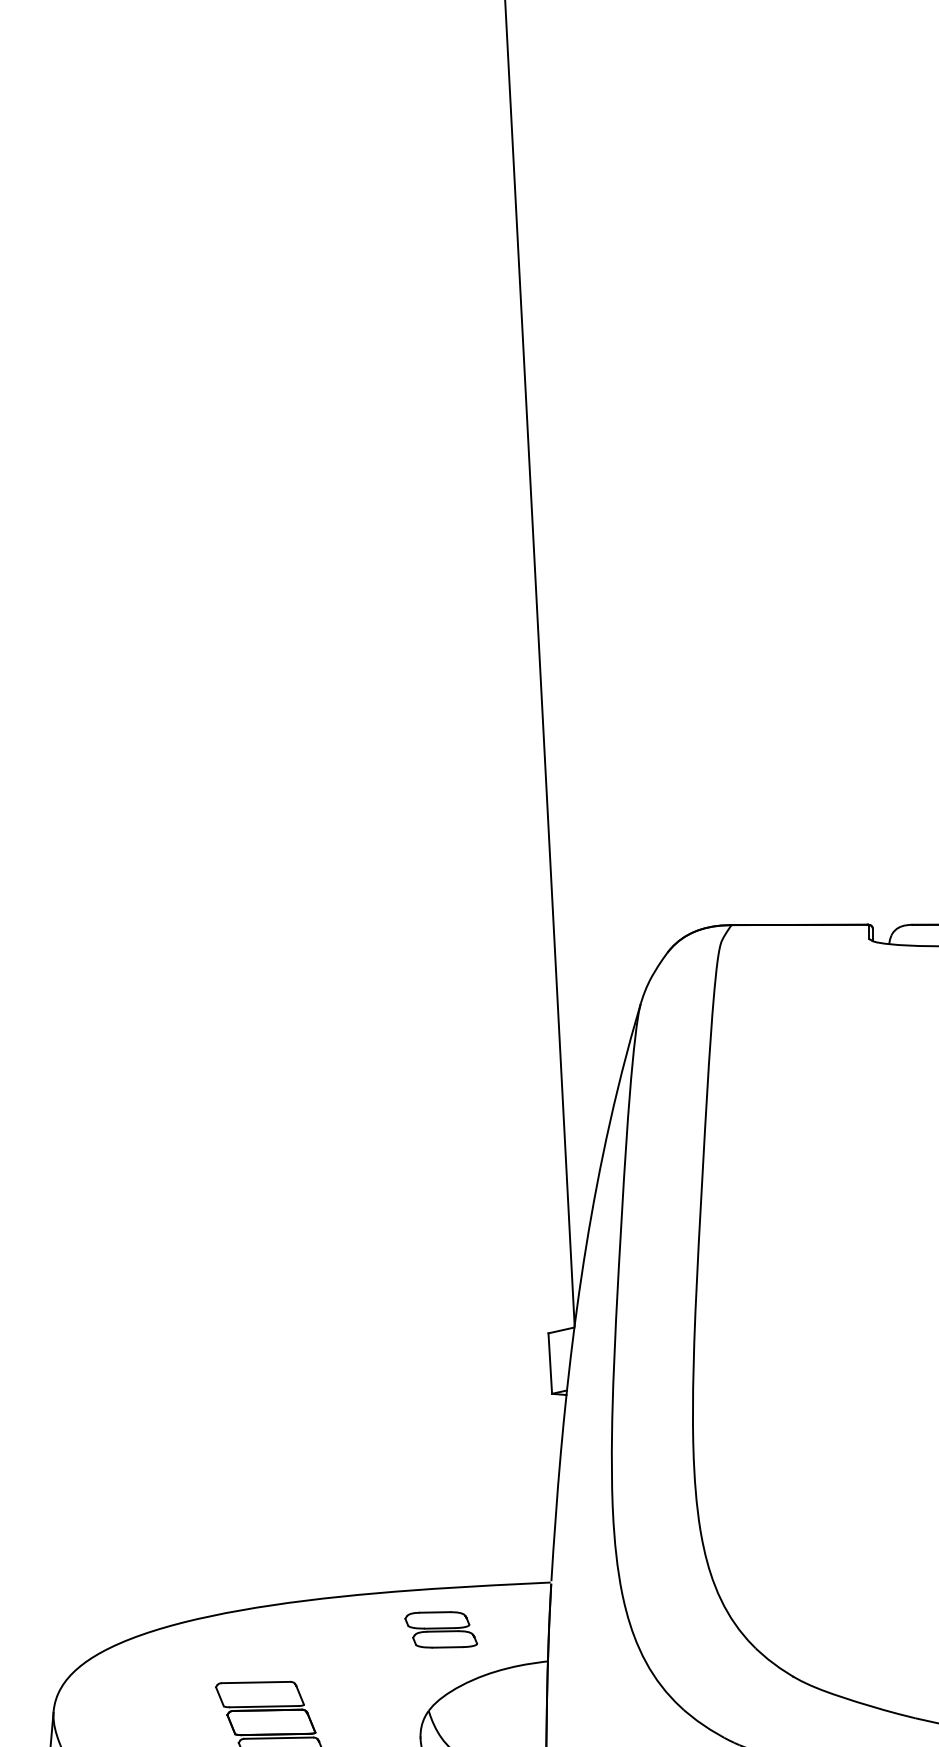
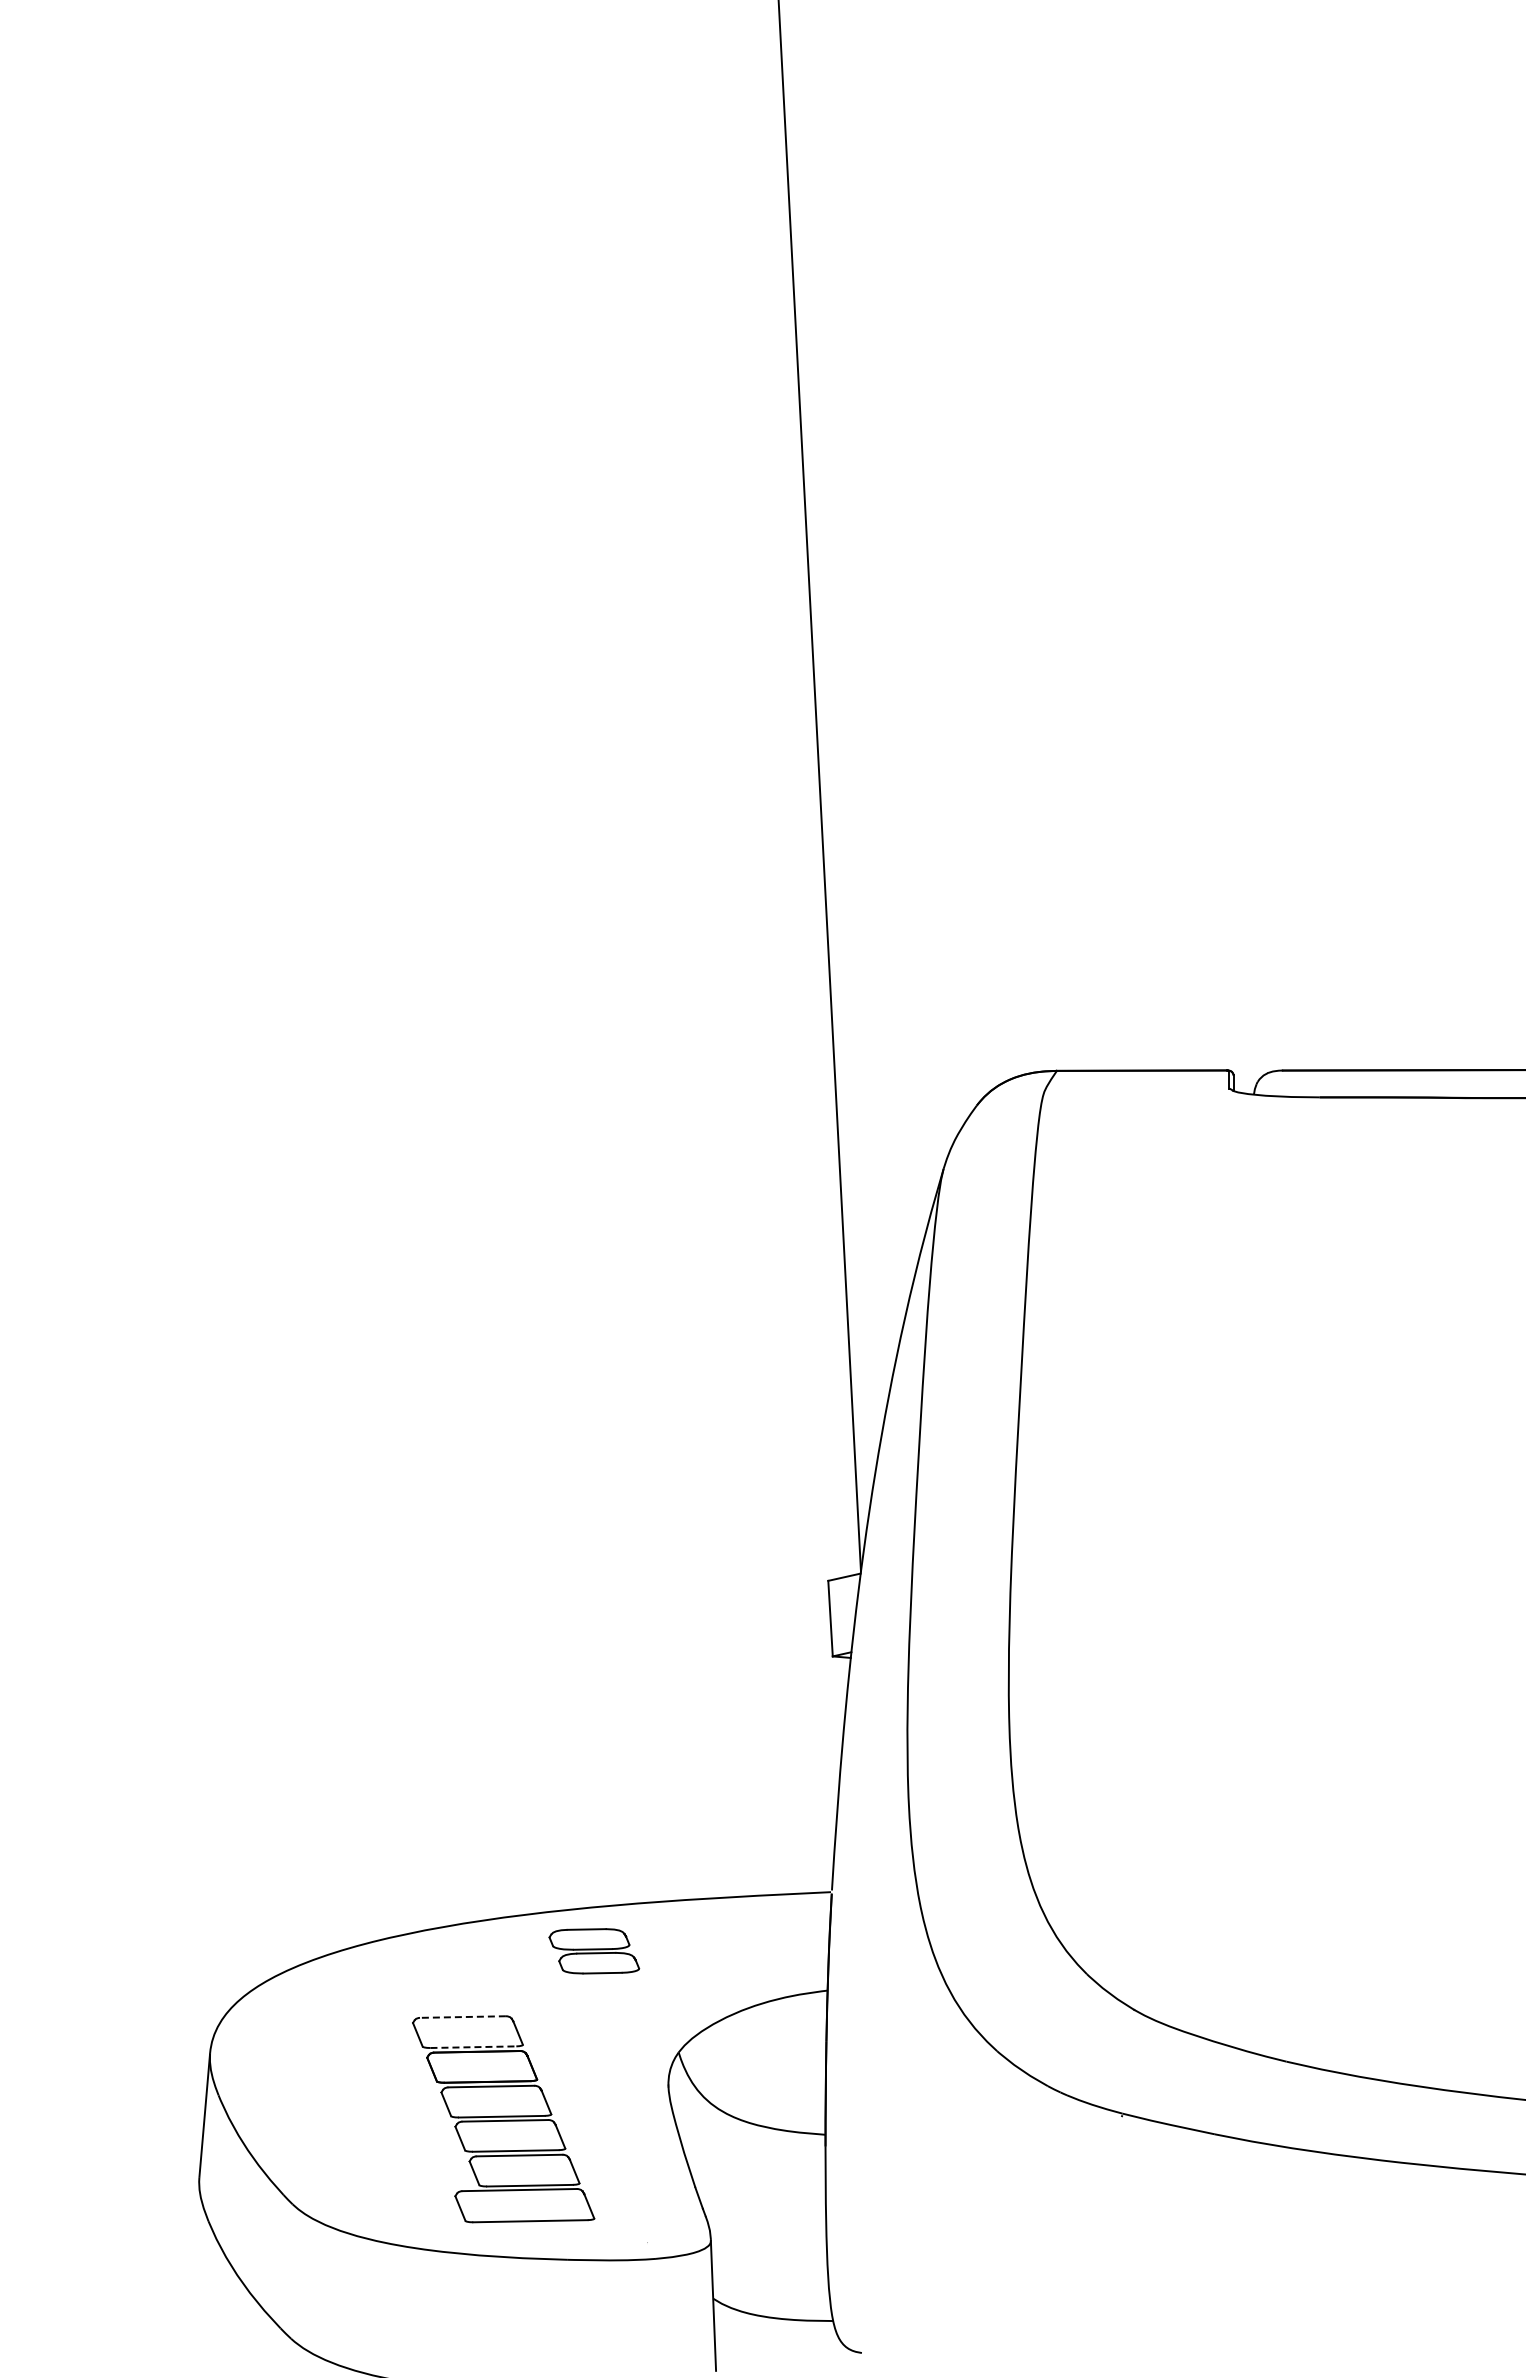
part: (441, 1630) -> (594, 1951), moved
line: (255, 1682) -> (462, 2017), solid -> dashed
line: (264, 1706) -> (473, 2047), solid -> dashed

